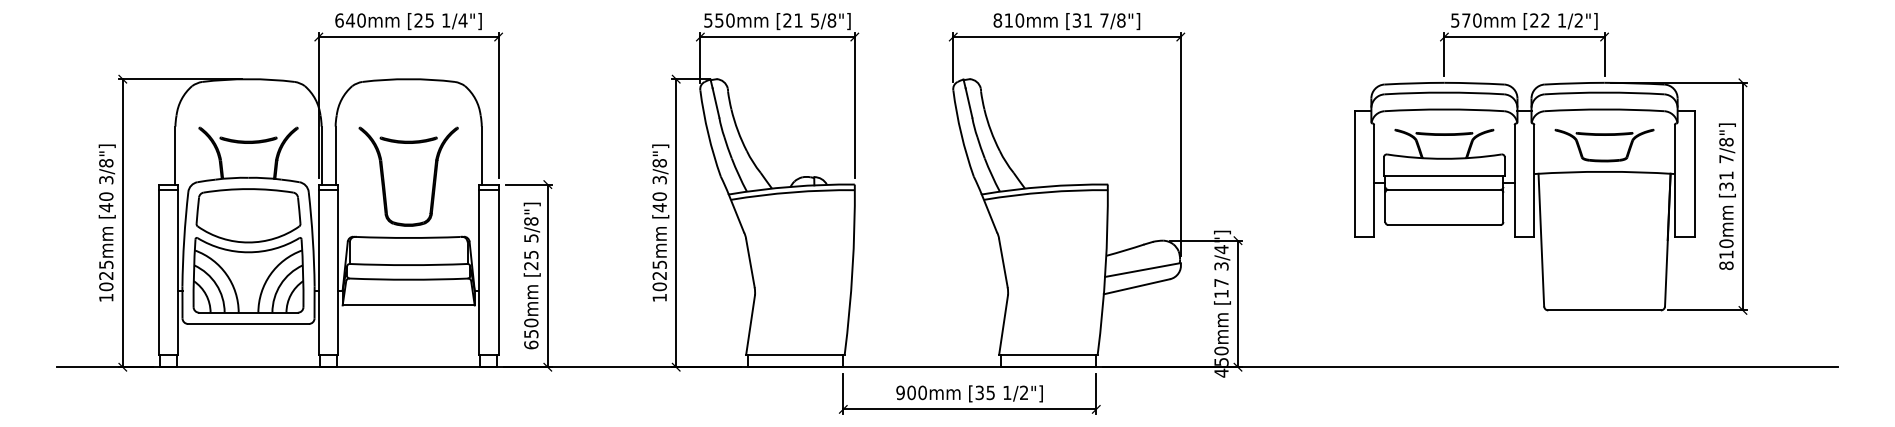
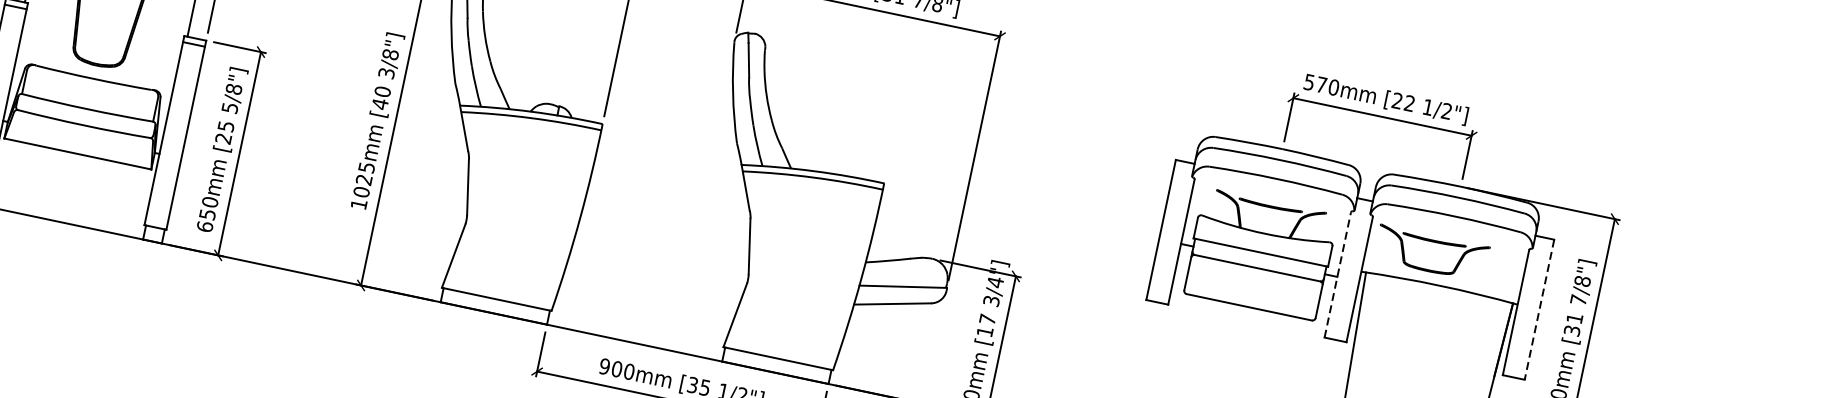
part: (1604, 135) -> (1433, 242), moved
line: (1694, 174) -> (1539, 309), solid -> dashed
line: (1514, 180) -> (1337, 274), solid -> dashed

